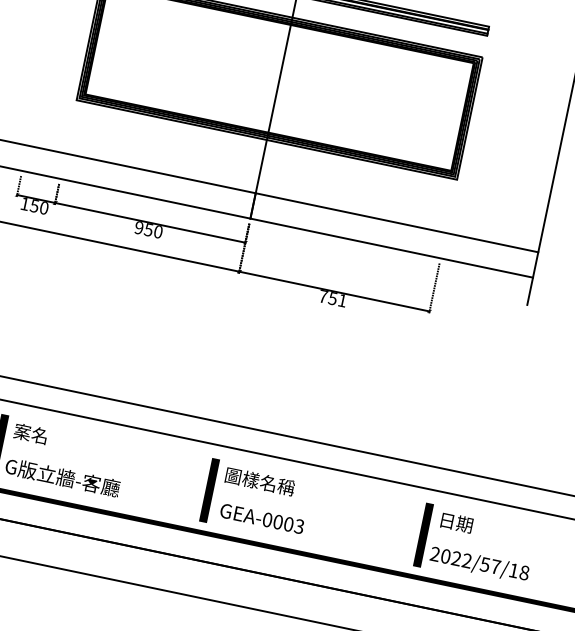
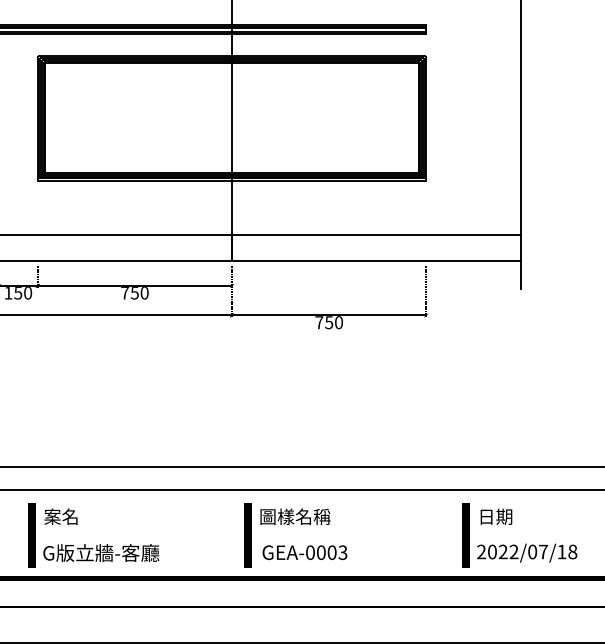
text: (139, 228) -> (125, 293), 950 -> 750
text: (342, 300) -> (338, 322), 751 -> 750
text: (485, 564) -> (532, 551), 2022/57/18 -> 2022/07/18

